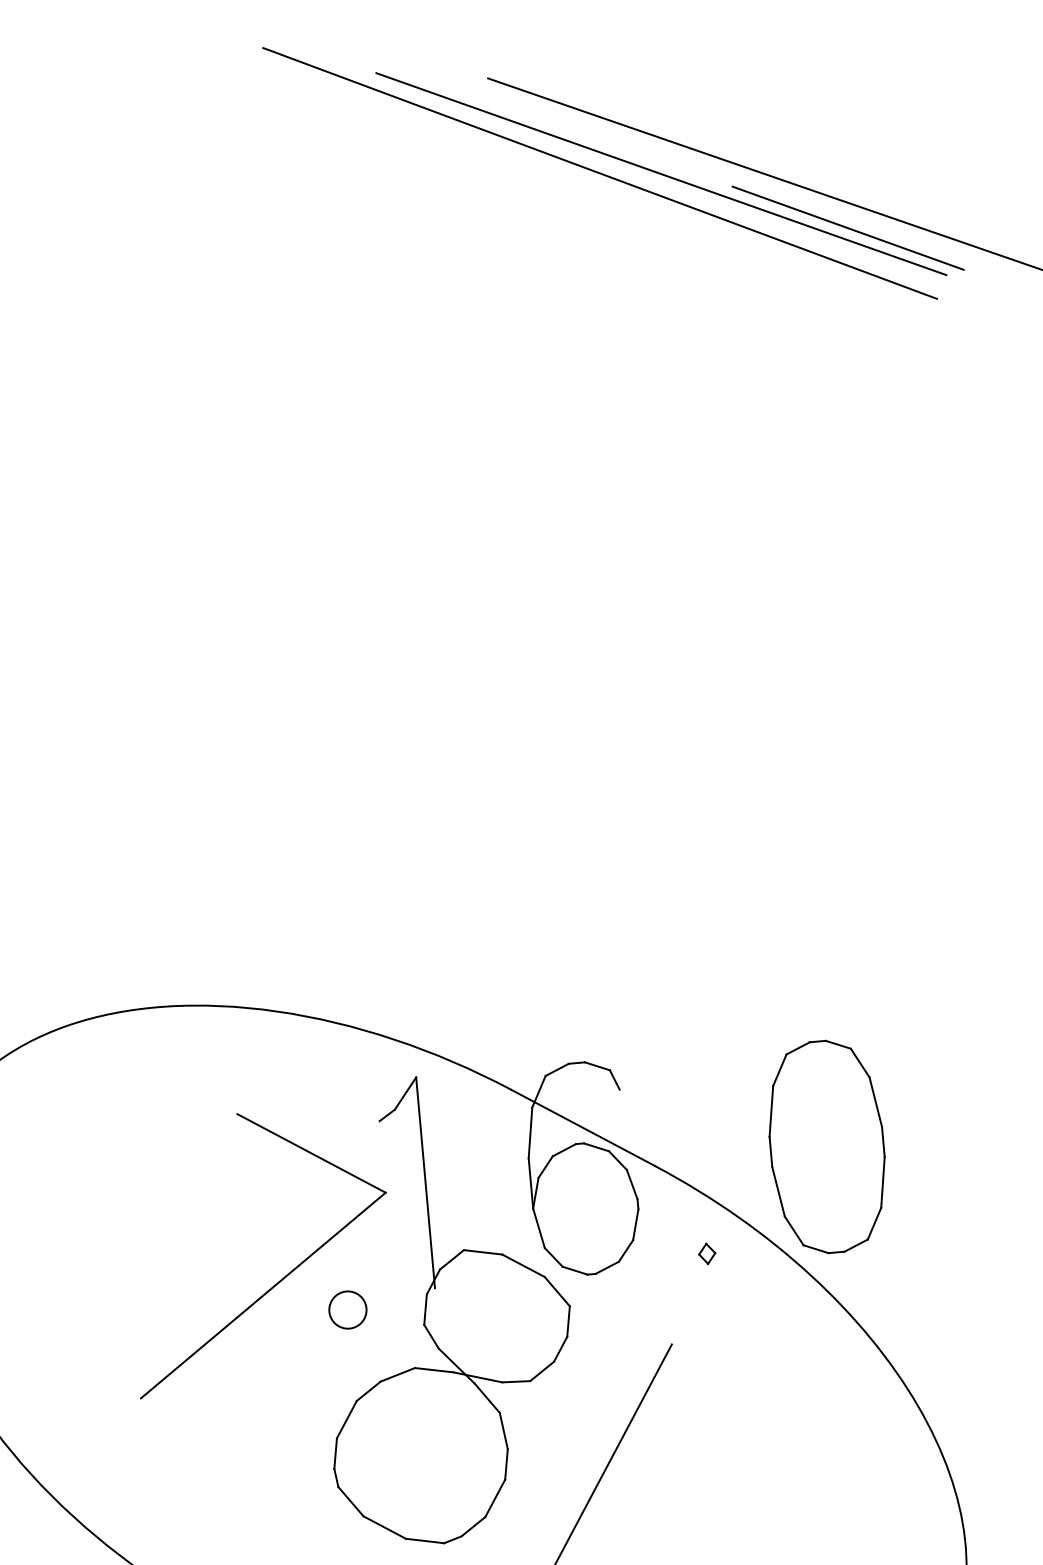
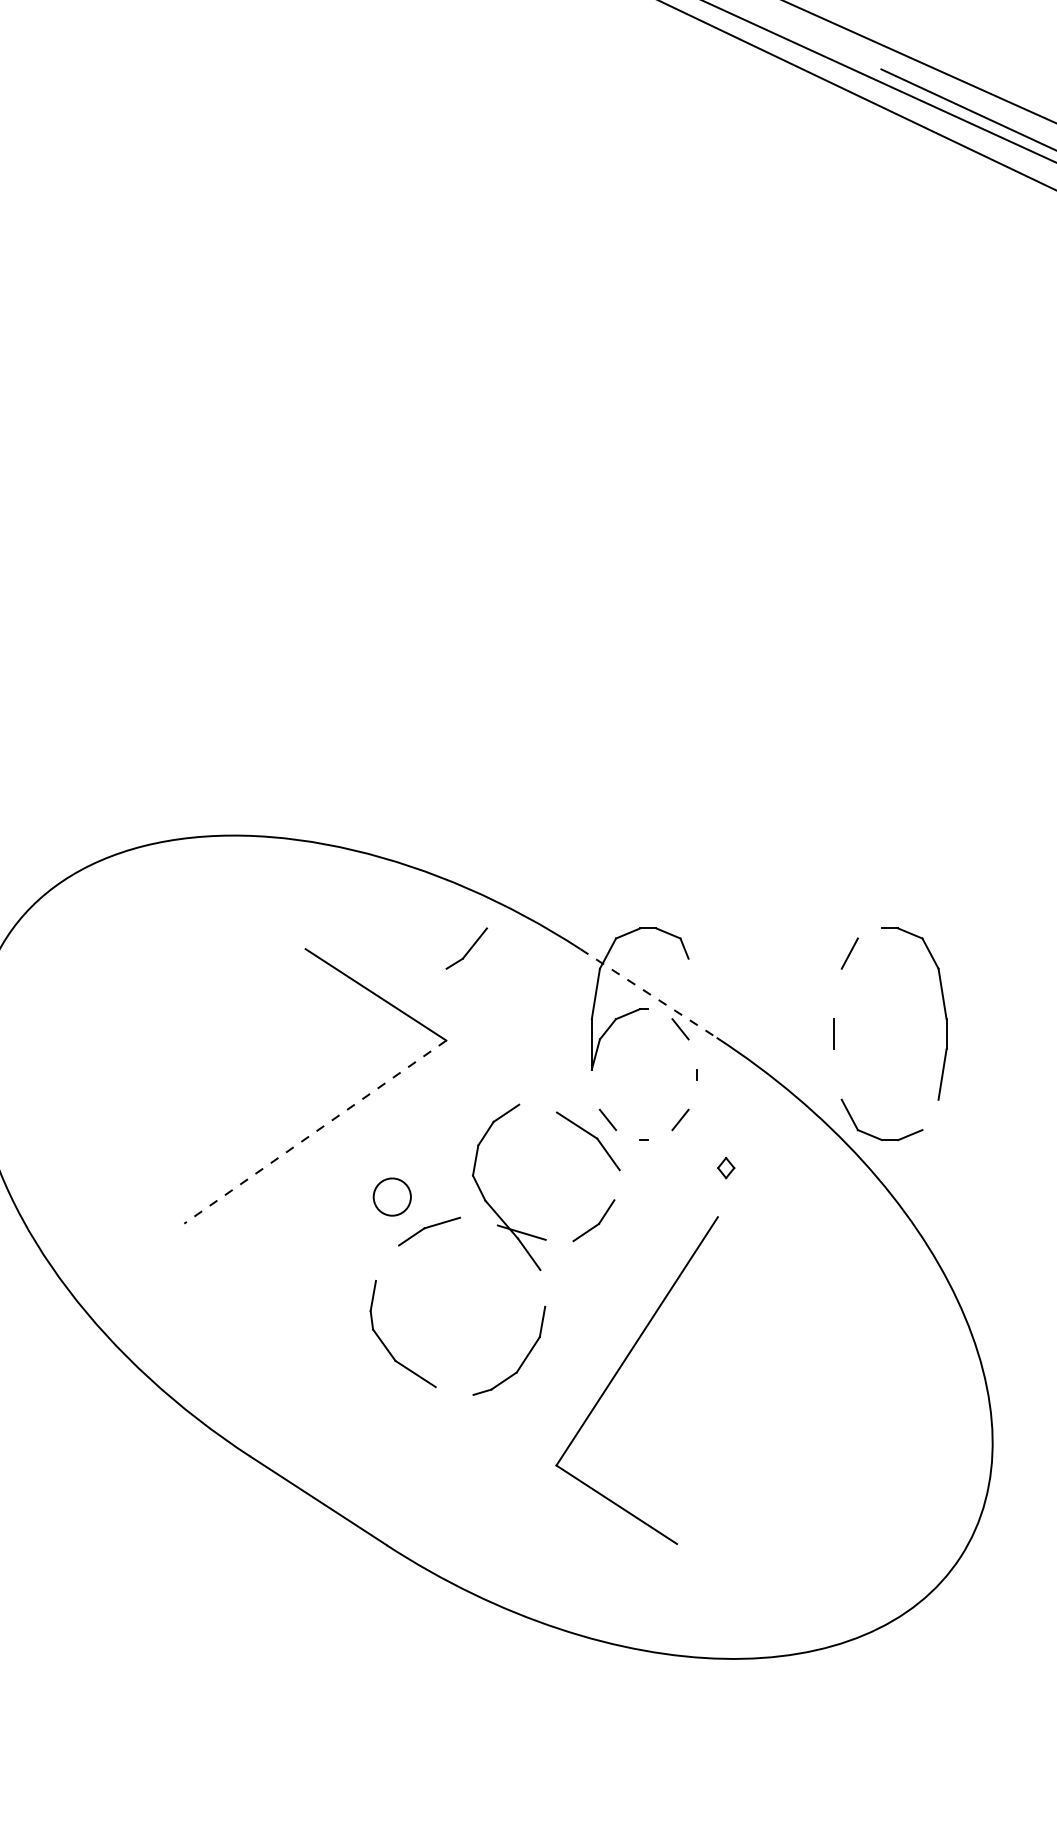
line: (797, 1048) -> (869, 933), removed
line: (771, 1111) -> (837, 993), removed
line: (583, 1127) -> (649, 993), solid -> dashed
line: (596, 1147) -> (660, 1014), removed
line: (425, 1183) -> (486, 1034), removed
line: (632, 1184) -> (692, 1054), removed
line: (778, 1191) -> (837, 1074), removed
line: (874, 1223) -> (930, 1114), removed
line: (635, 1224) -> (692, 1094), removed
line: (538, 1228) -> (595, 1089), removed
line: (483, 1252) -> (538, 1108), removed
part: (707, 1253) -> (726, 1167), moved
line: (607, 1268) -> (660, 1135), removed
line: (575, 1271) -> (628, 1135), removed
line: (263, 1295) -> (315, 1132), solid -> dashed
circle: (347, 1309) -> (391, 1196), moved
line: (568, 1321) -> (616, 1185), removed
line: (433, 1370) -> (478, 1221), removed
line: (516, 1381) -> (559, 1240), removed
line: (346, 1418) -> (387, 1262), removed
line: (503, 1431) -> (542, 1288), removed
line: (424, 1540) -> (454, 1390), removed

